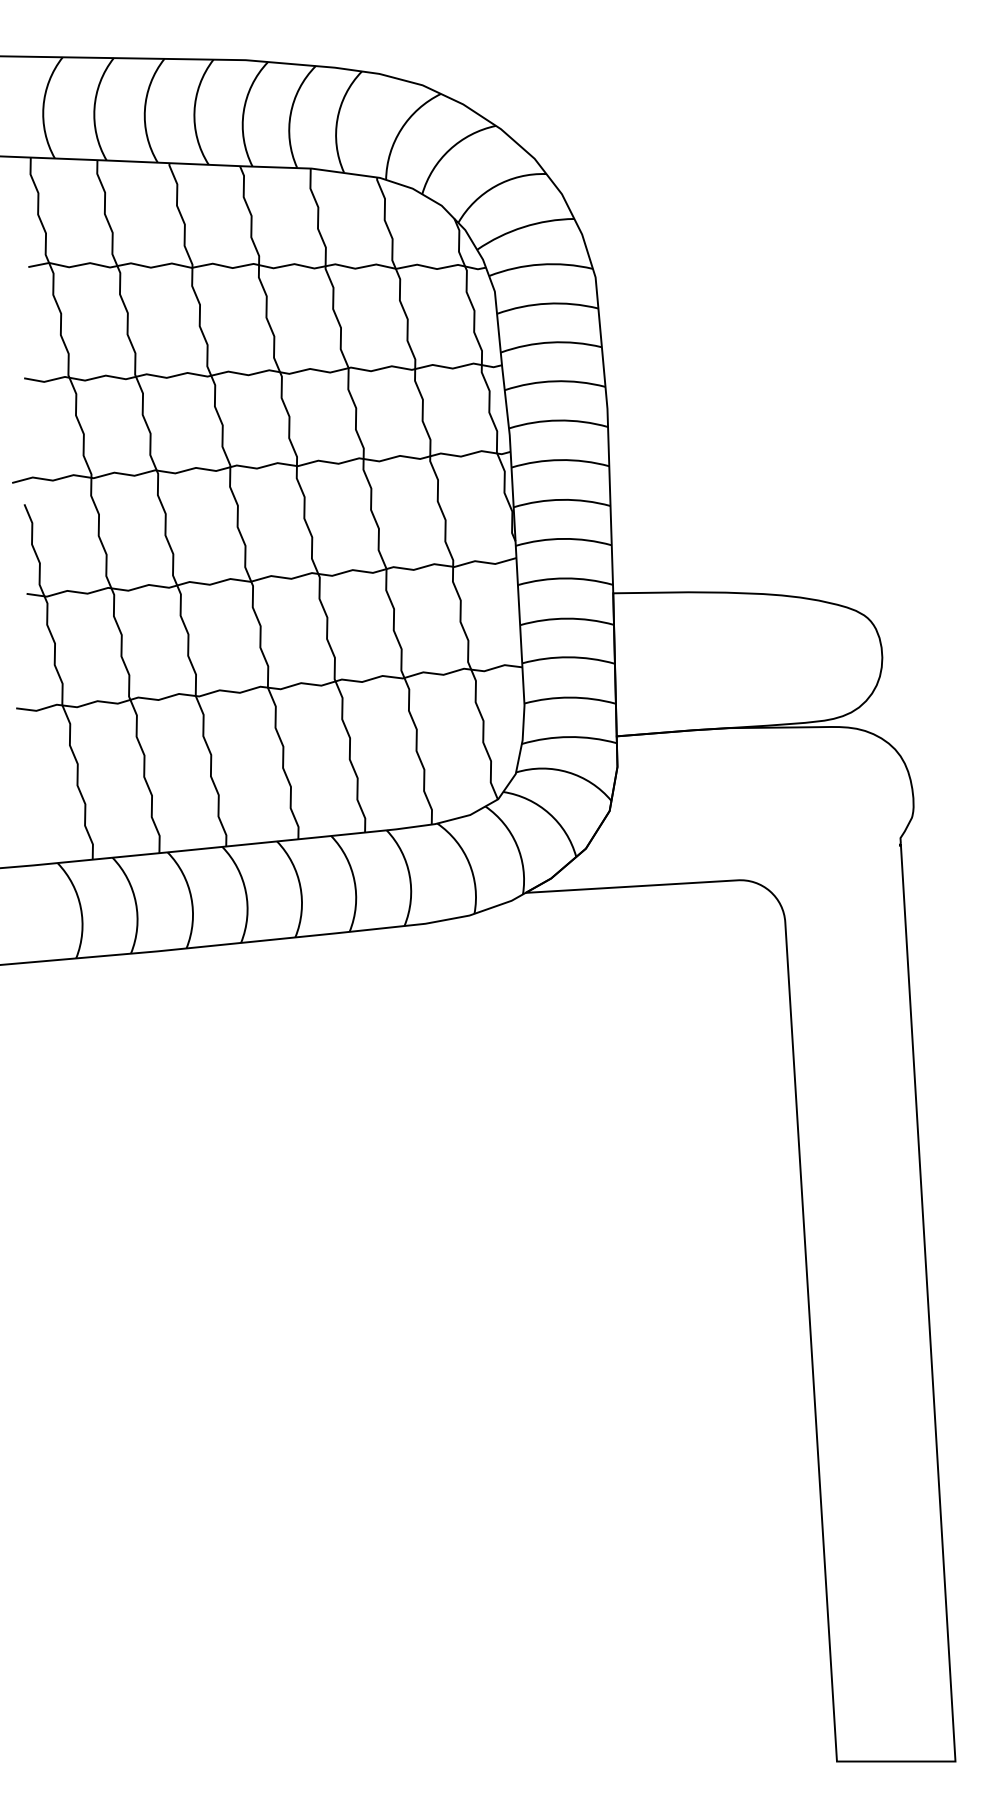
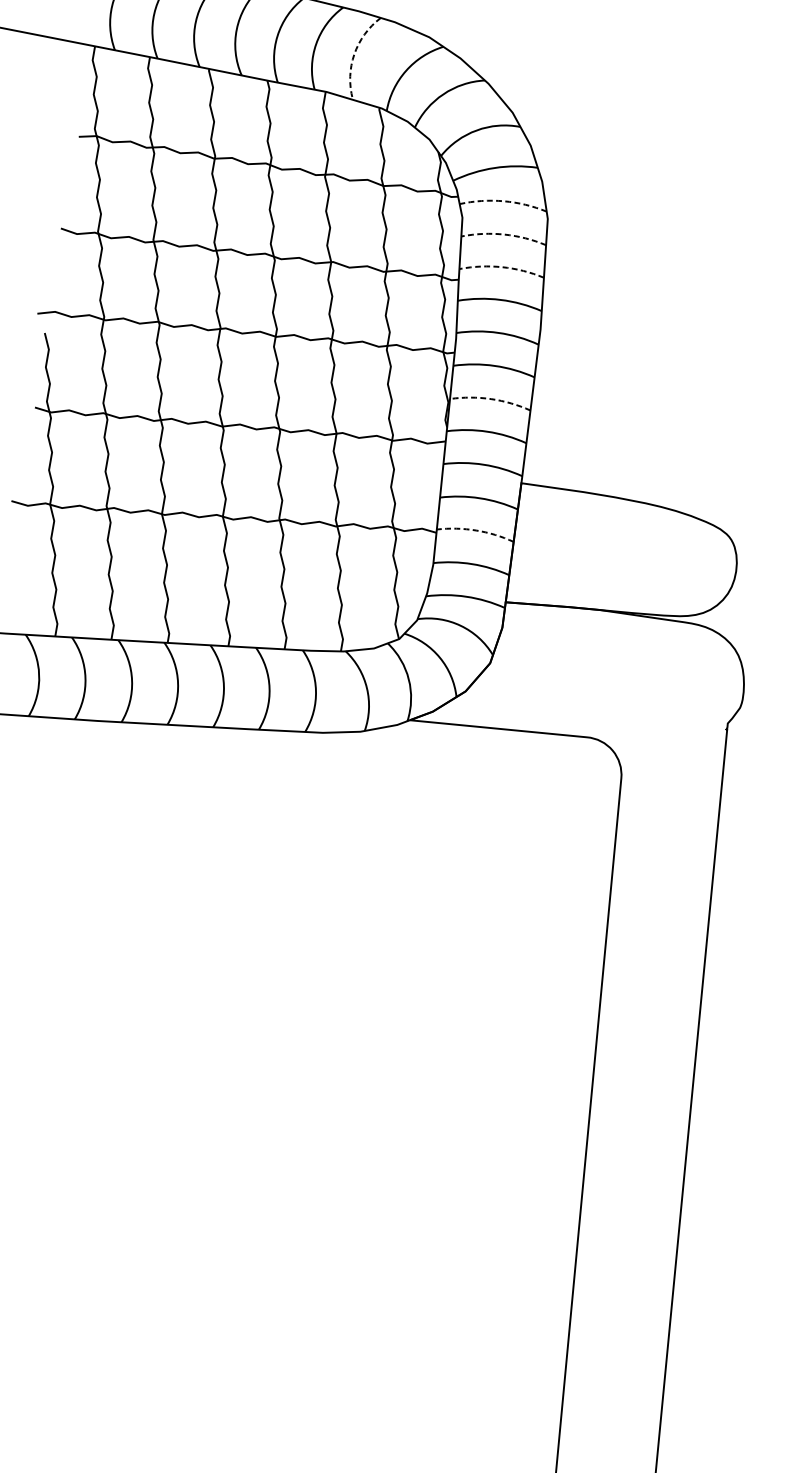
arc: (337, 119) -> (354, 54), solid -> dashed
arc: (540, 264) -> (503, 201), solid -> dashed
arc: (547, 303) -> (504, 234), solid -> dashed
arc: (550, 342) -> (501, 267), solid -> dashed
arc: (562, 499) -> (491, 398), solid -> dashed
arc: (568, 657) -> (475, 530), solid -> dashed

